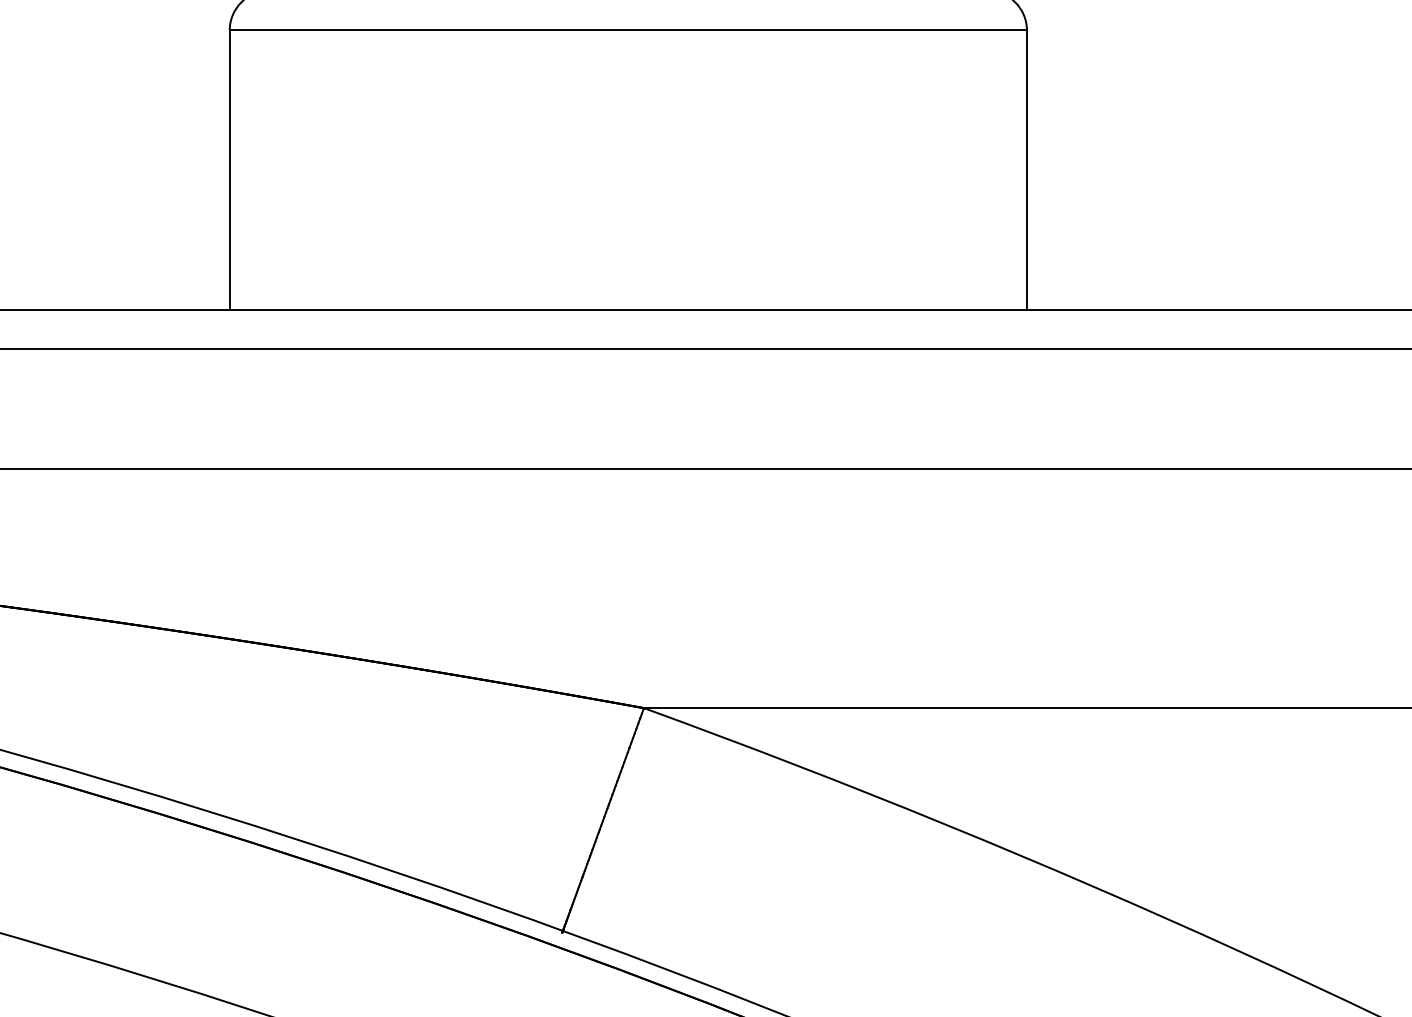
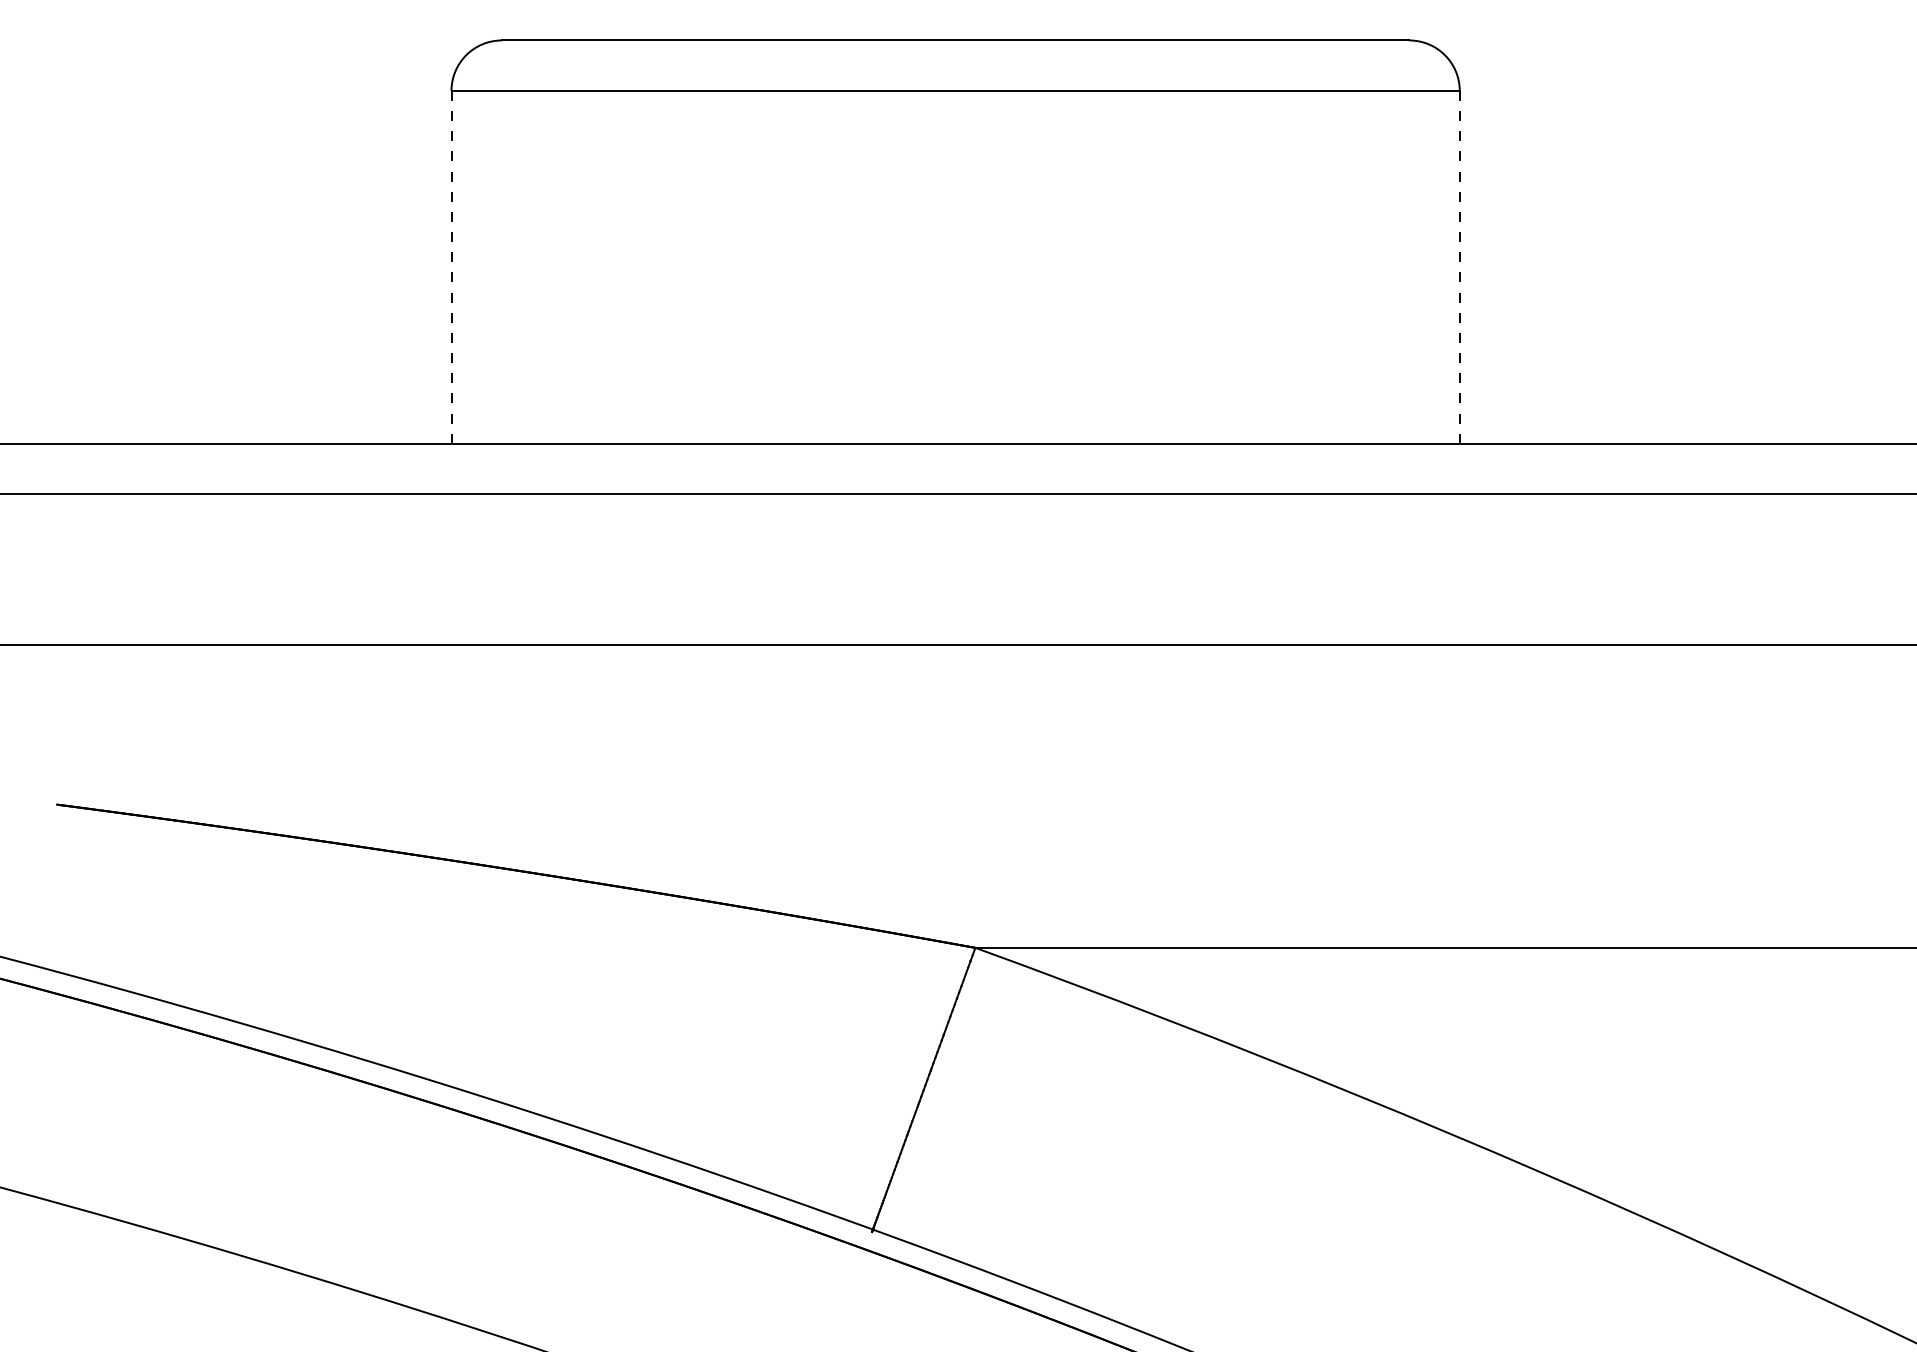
line: (229, 169) -> (451, 266), solid -> dashed
line: (1026, 169) -> (1459, 266), solid -> dashed

